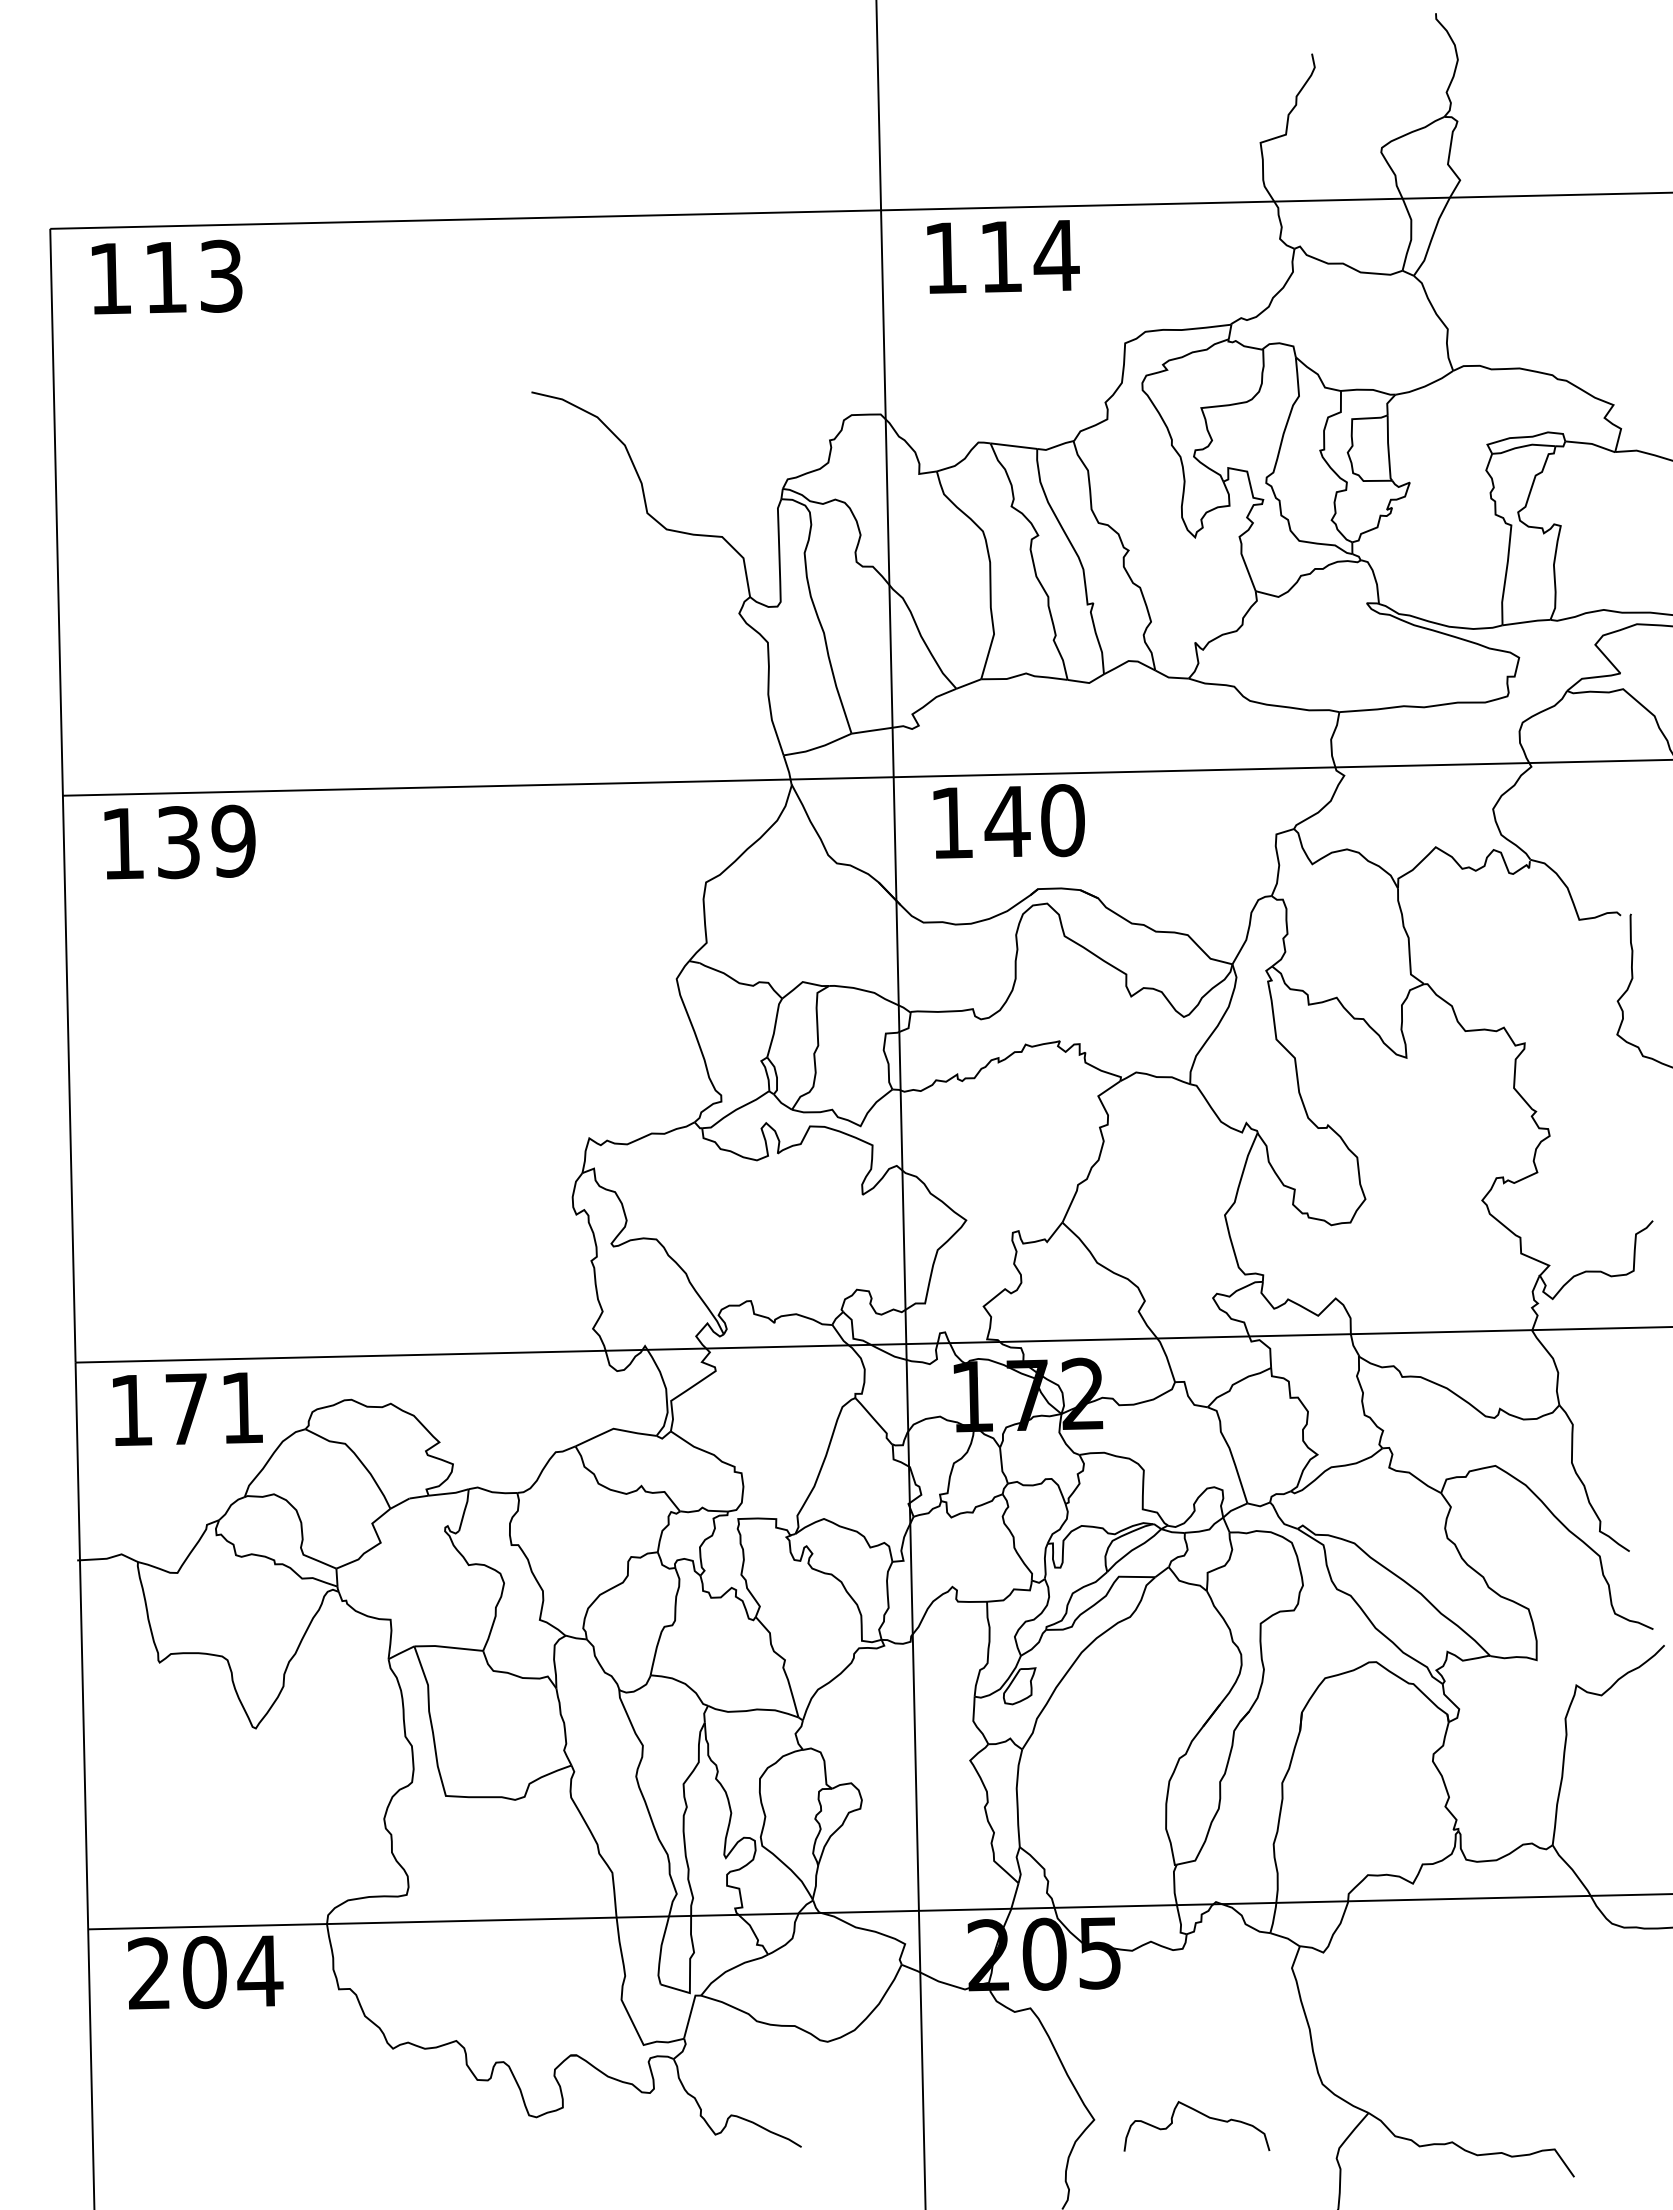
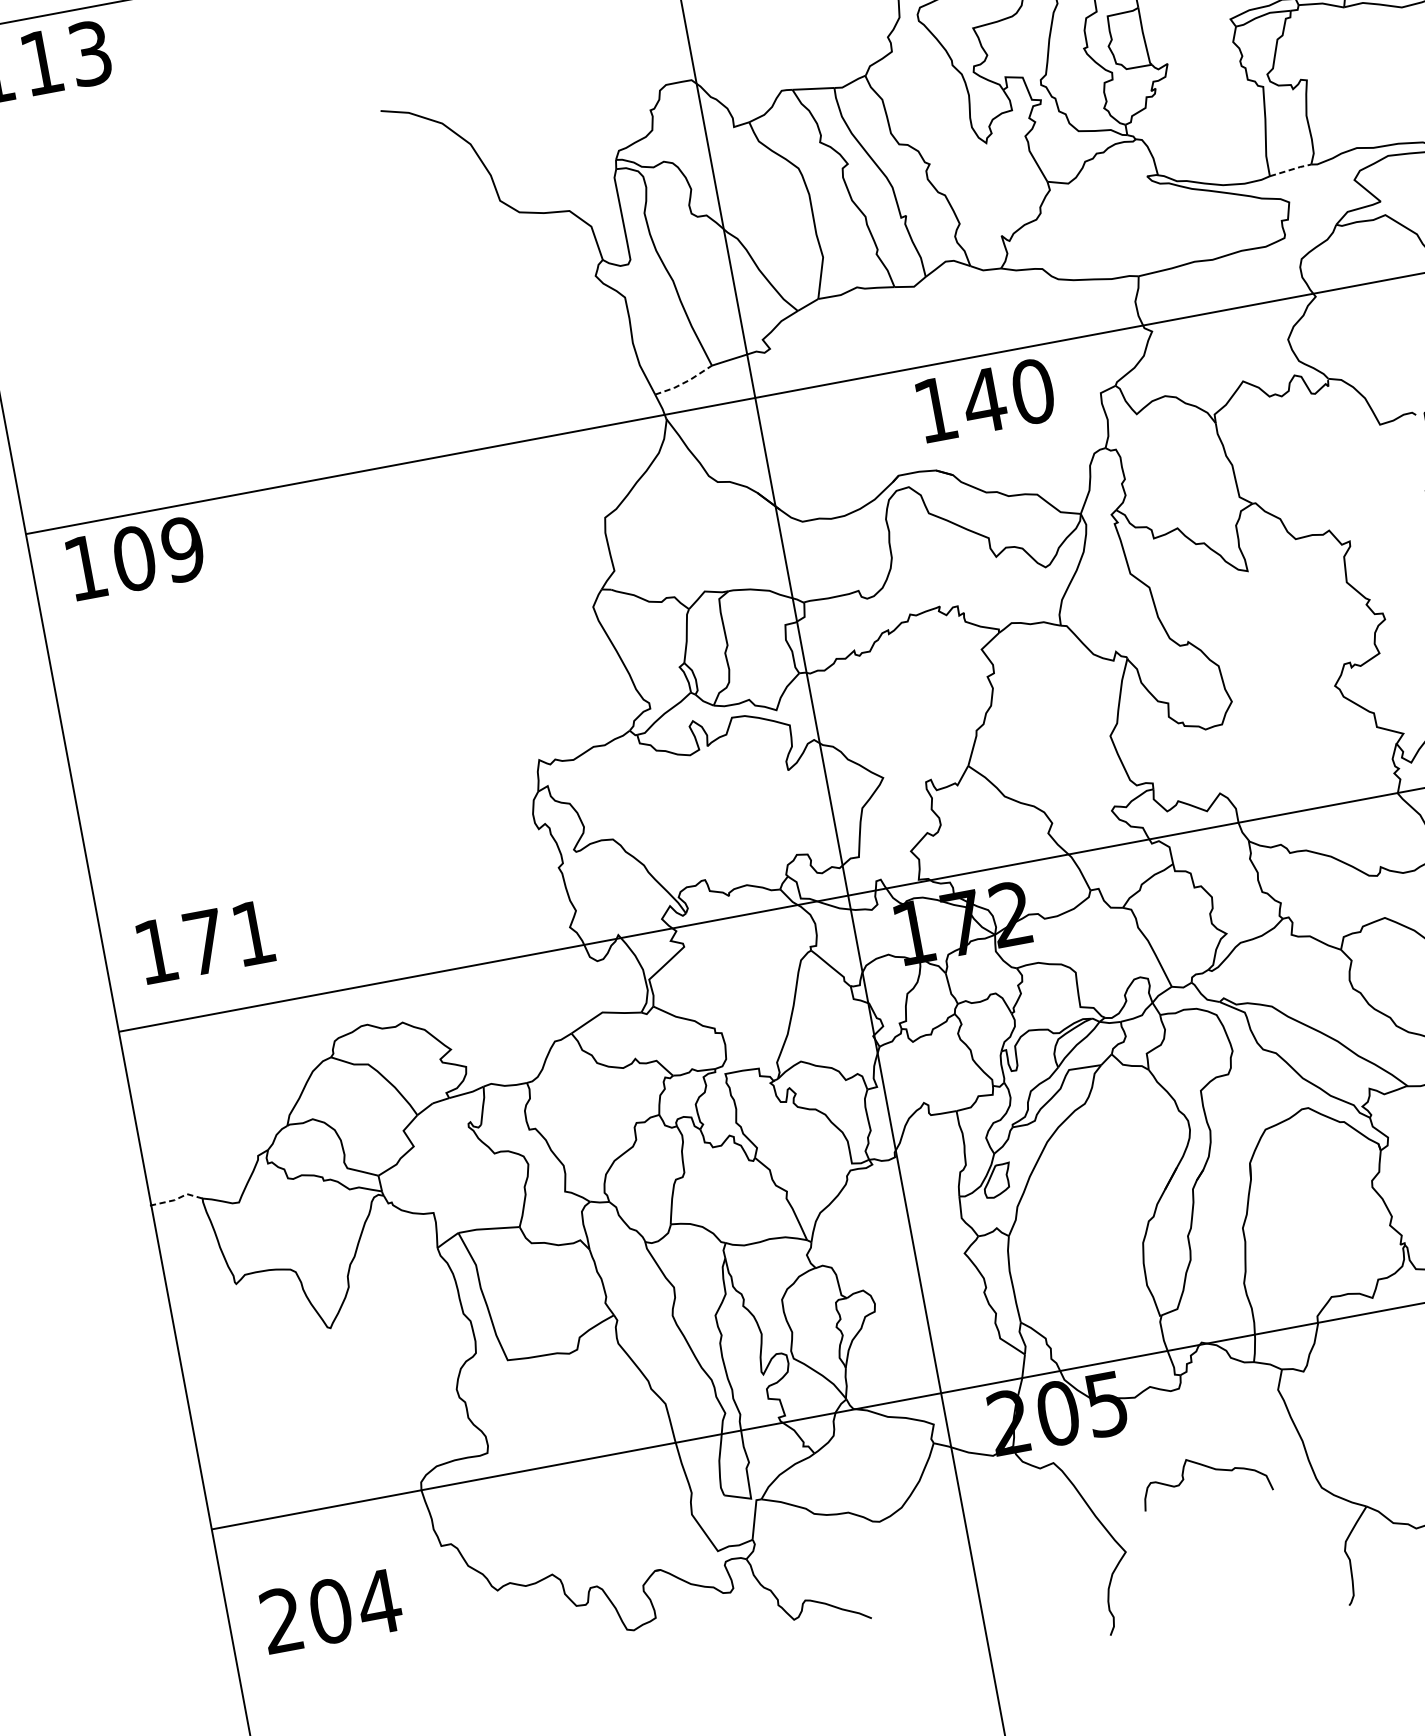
line: (1526, 622) -> (1290, 170), solid -> dashed
line: (818, 747) -> (684, 382), solid -> dashed
text: (1008, 821) -> (985, 400), moved
text: (178, 842) -> (134, 558), 139 -> 109
text: (187, 1408) -> (205, 941), moved
line: (108, 1558) -> (176, 1199), solid -> dashed
text: (205, 1972) -> (331, 1611), moved
curve: (1201, 2114) -> (1208, 1467), moved

